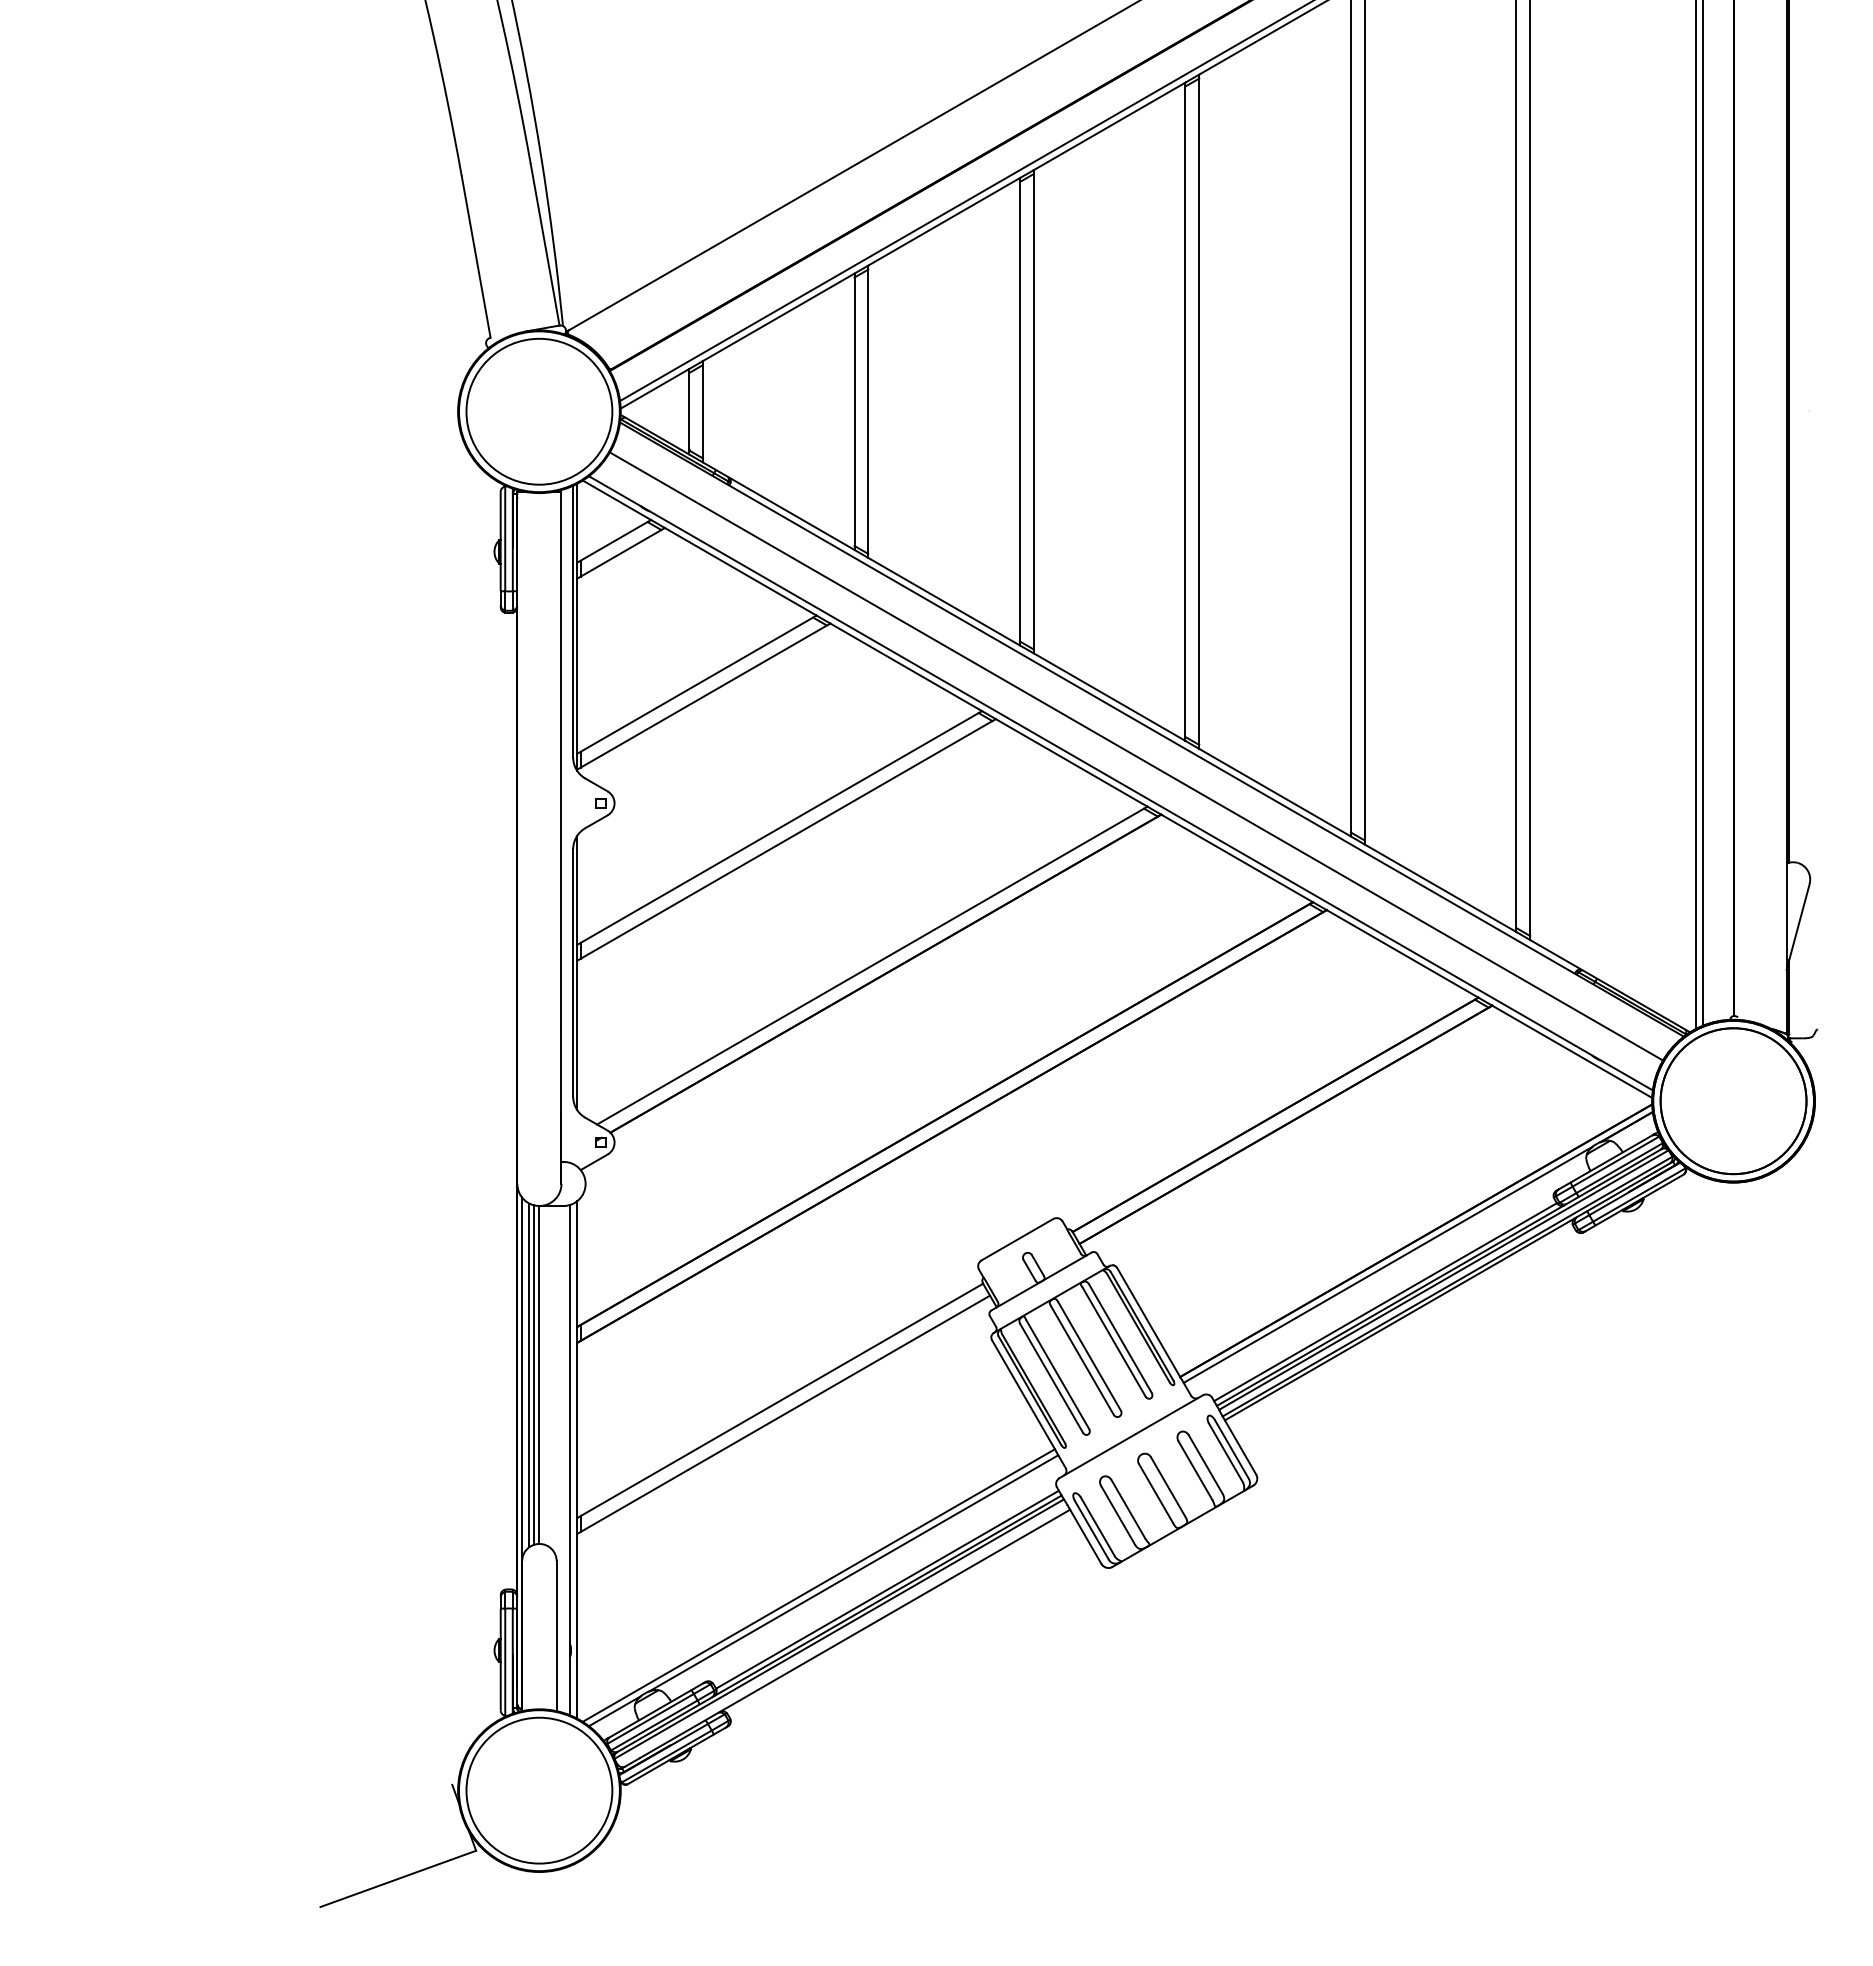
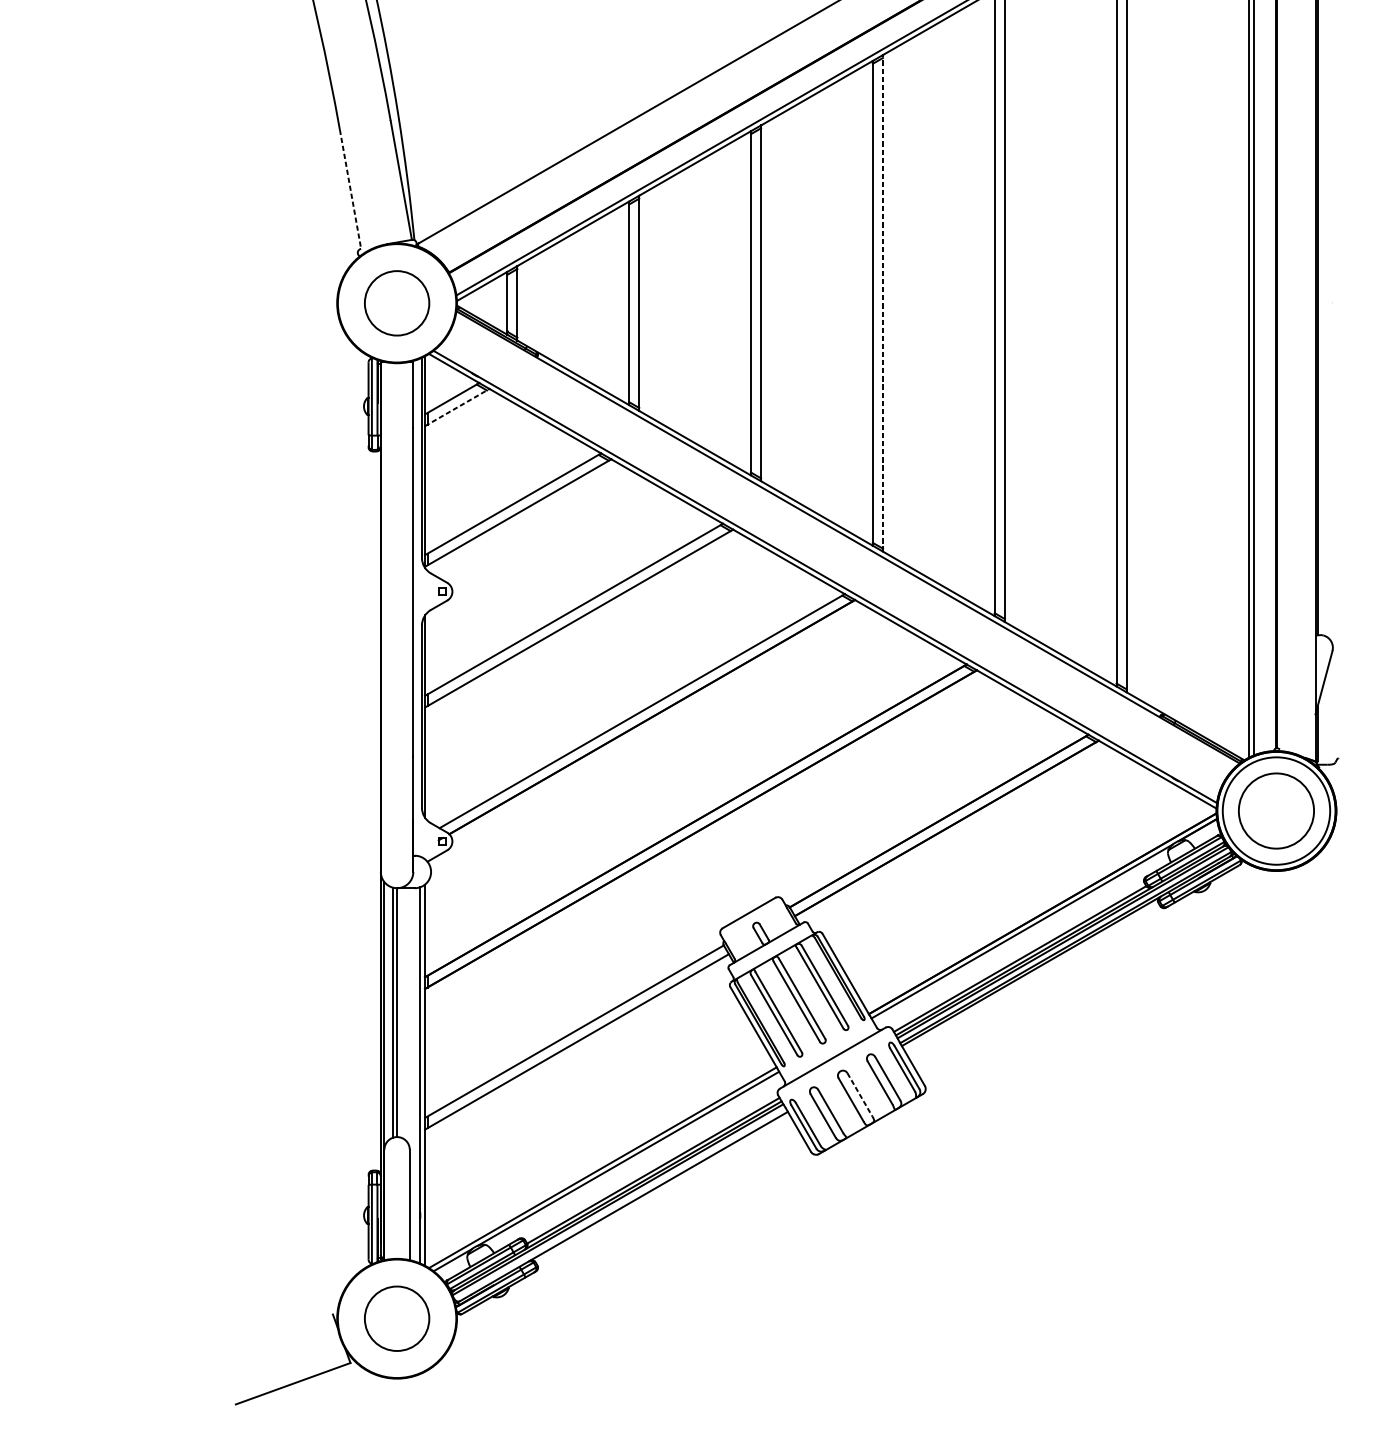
line: (476, 257) -> (350, 189), solid -> dashed
circle: (539, 411) -> (397, 303), size x0.6
line: (1199, 411) -> (883, 303), solid -> dashed
line: (621, 553) -> (457, 407), solid -> dashed
line: (1136, 756) -> (836, 557), removed
circle: (1733, 1101) -> (1276, 811), size x0.7
line: (529, 1375) -> (389, 1013), removed
line: (1167, 1486) -> (859, 1094), solid -> dashed
circle: (539, 1790) -> (397, 1318), size x0.6

